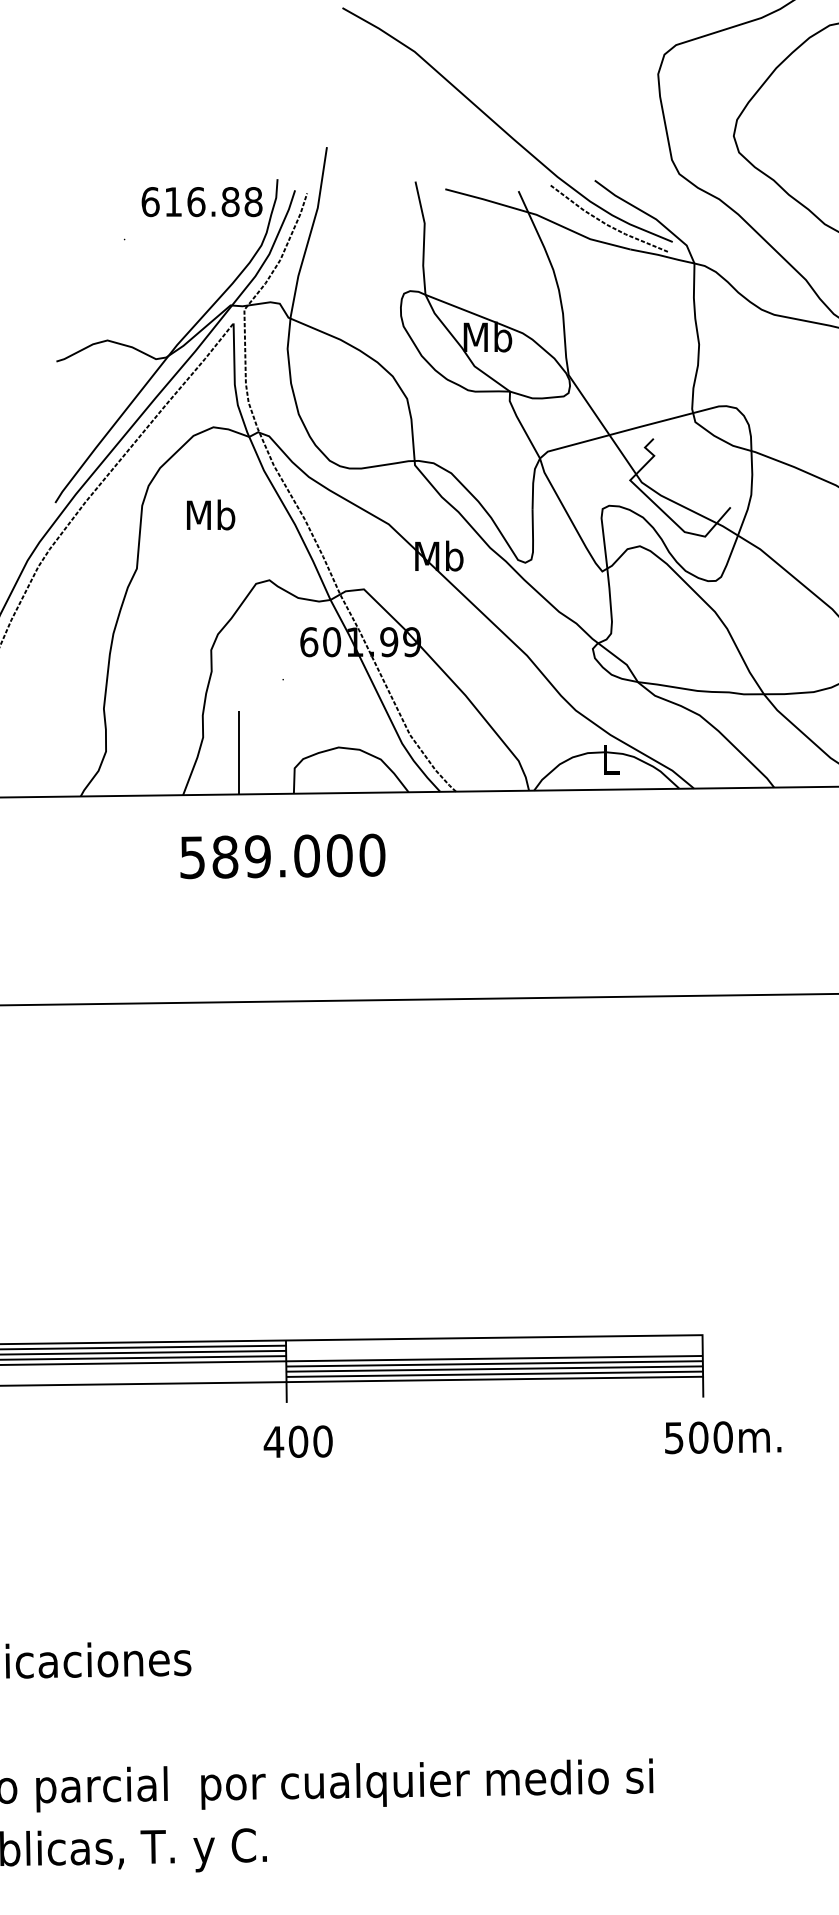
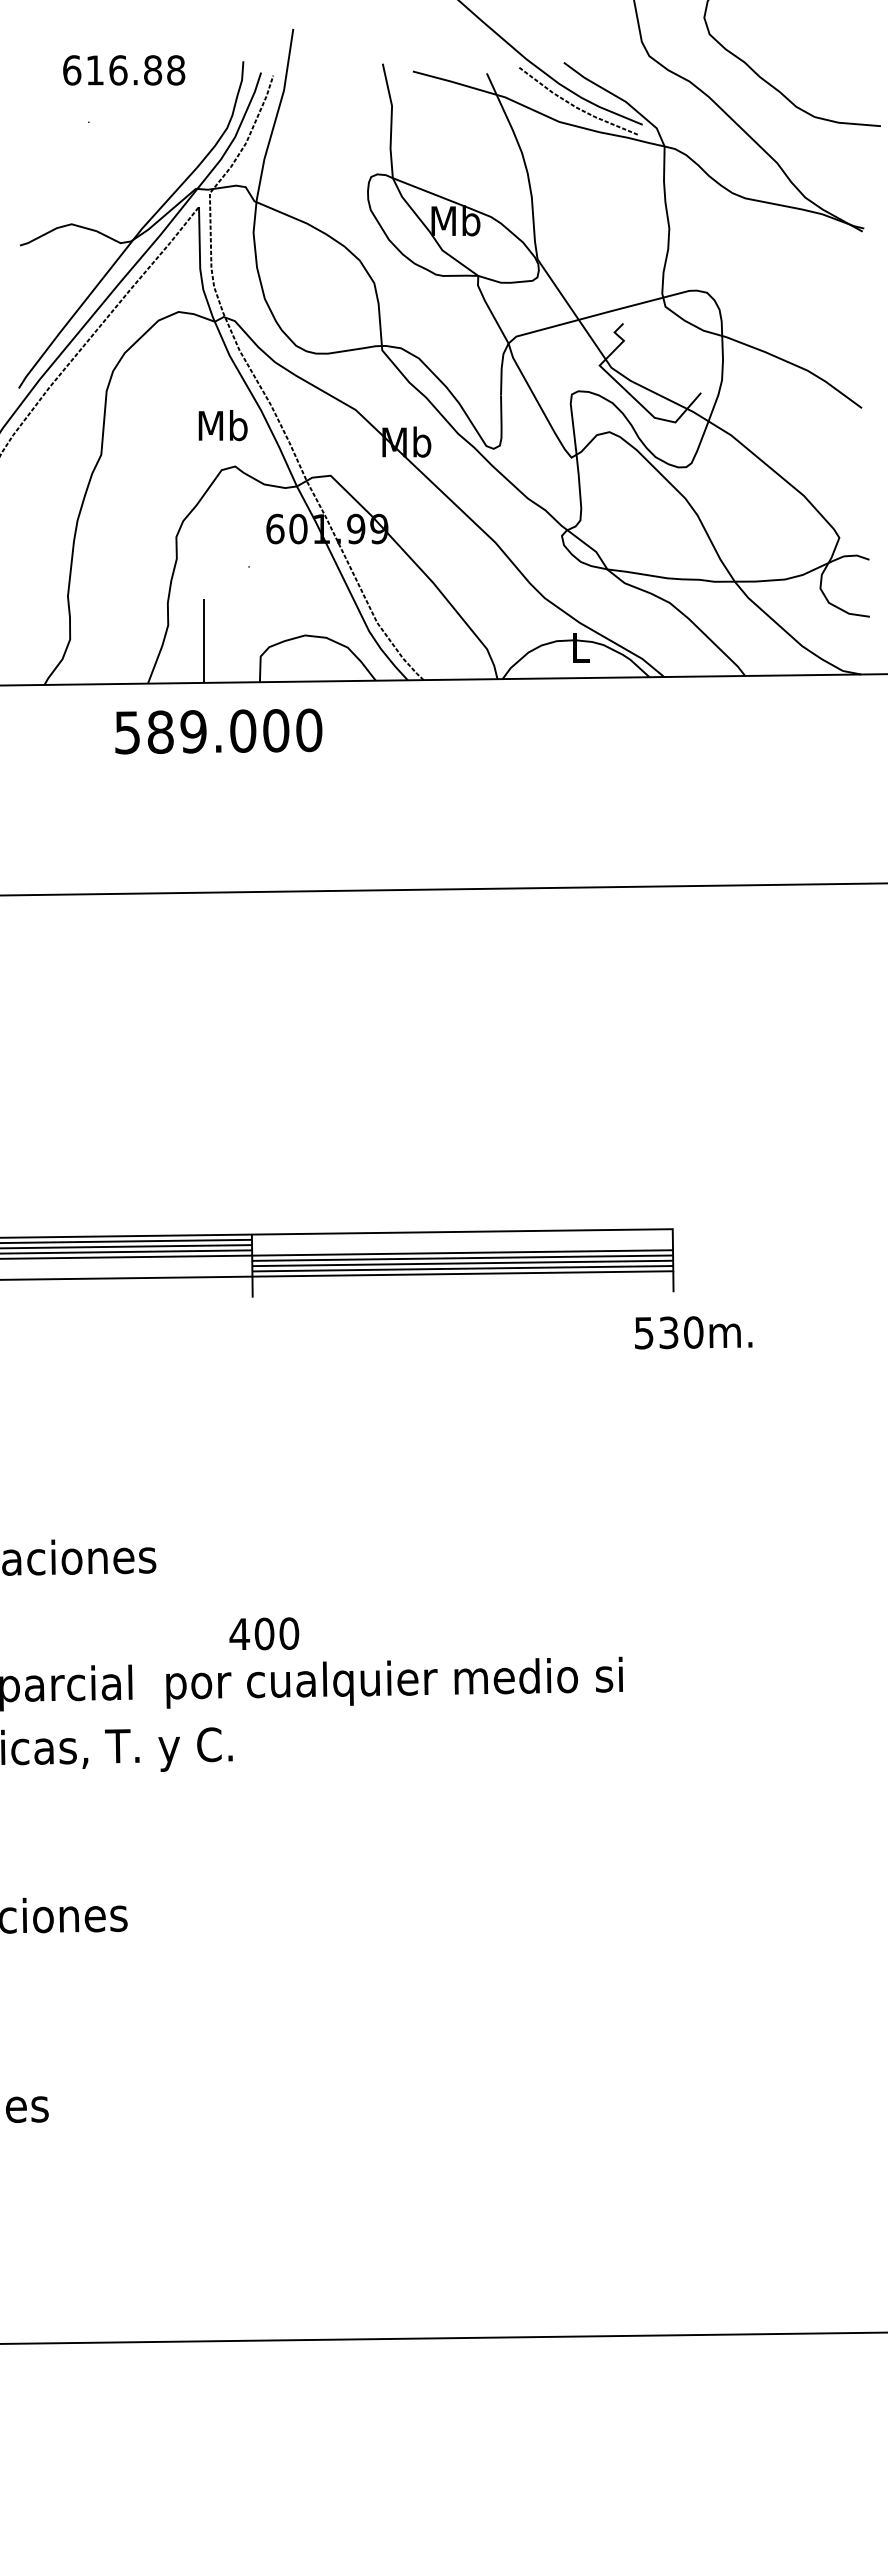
text: (202, 202) -> (124, 70), moved
text: (210, 514) -> (222, 425), moved
text: (282, 856) -> (218, 731), moved
text: (698, 1437) -> (668, 1332), 500m. -> 530m.
text: (298, 1441) -> (264, 1633), moved

